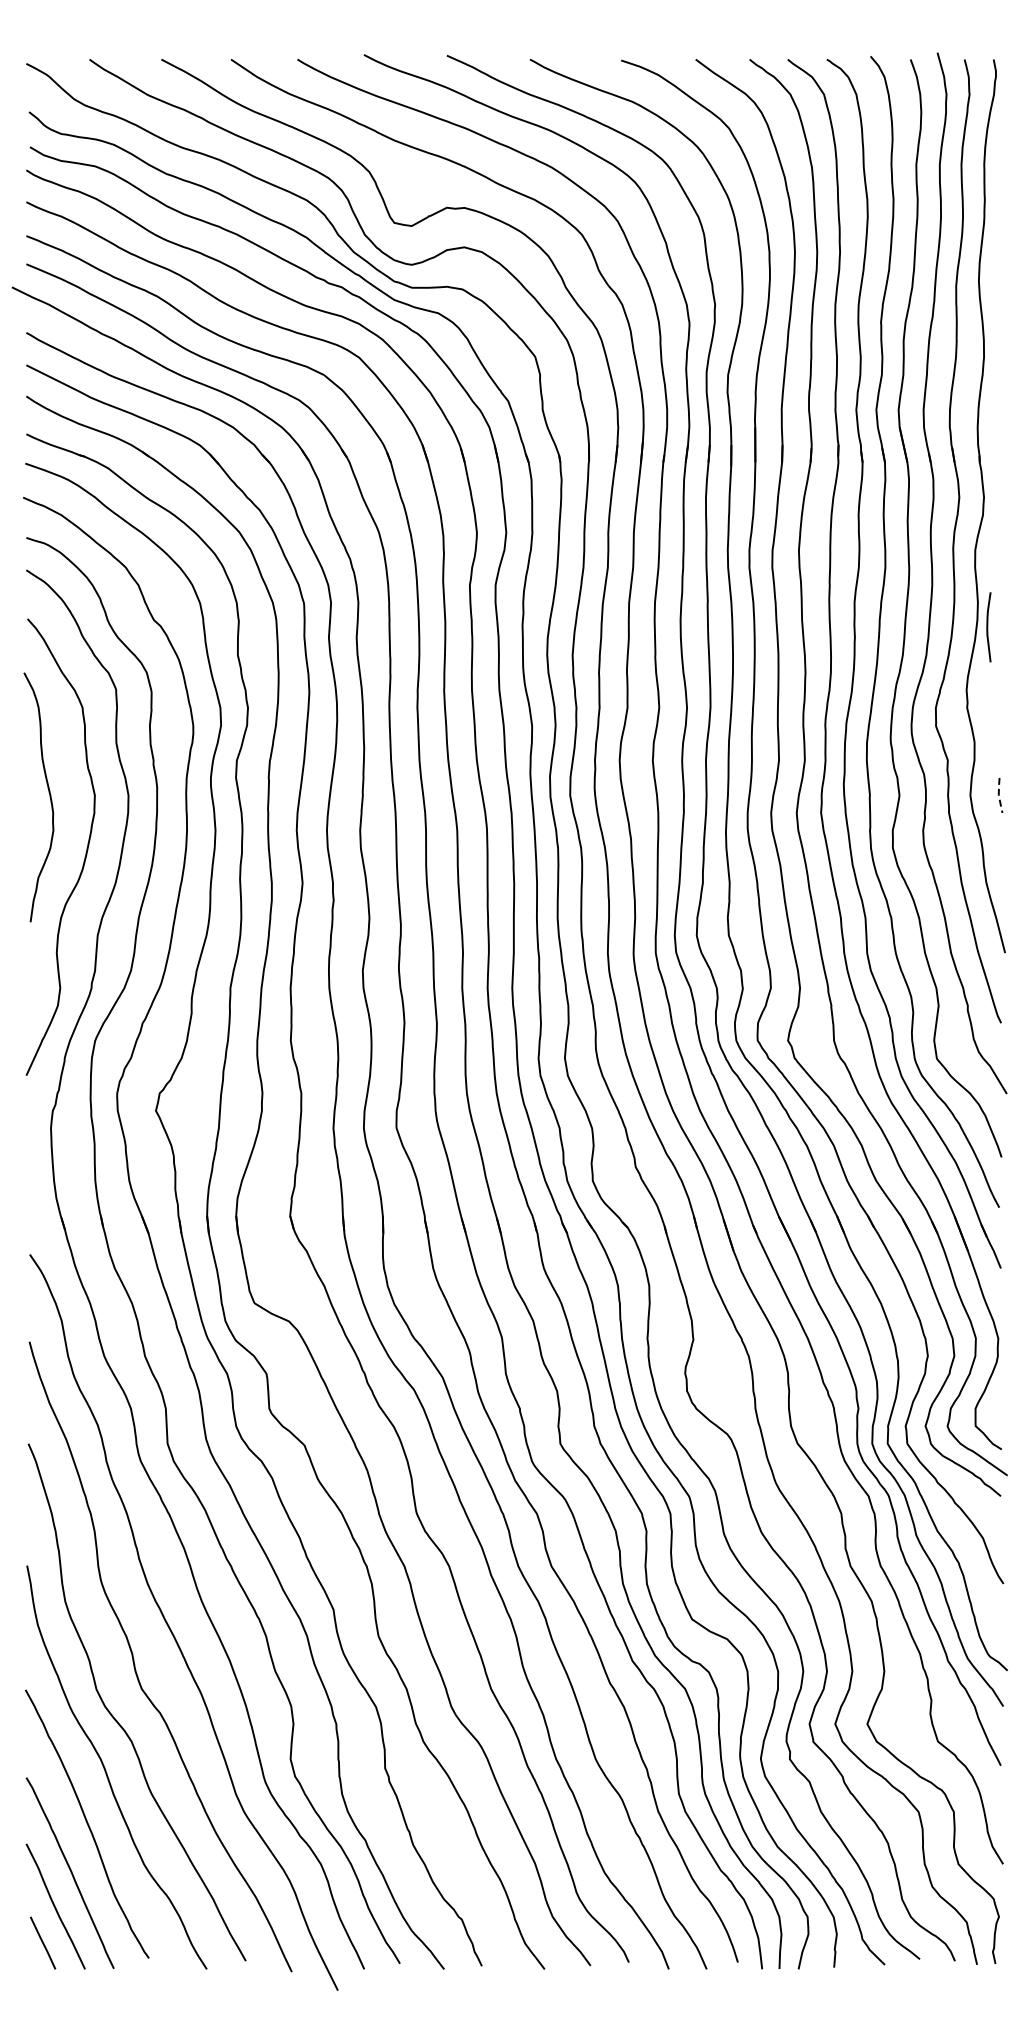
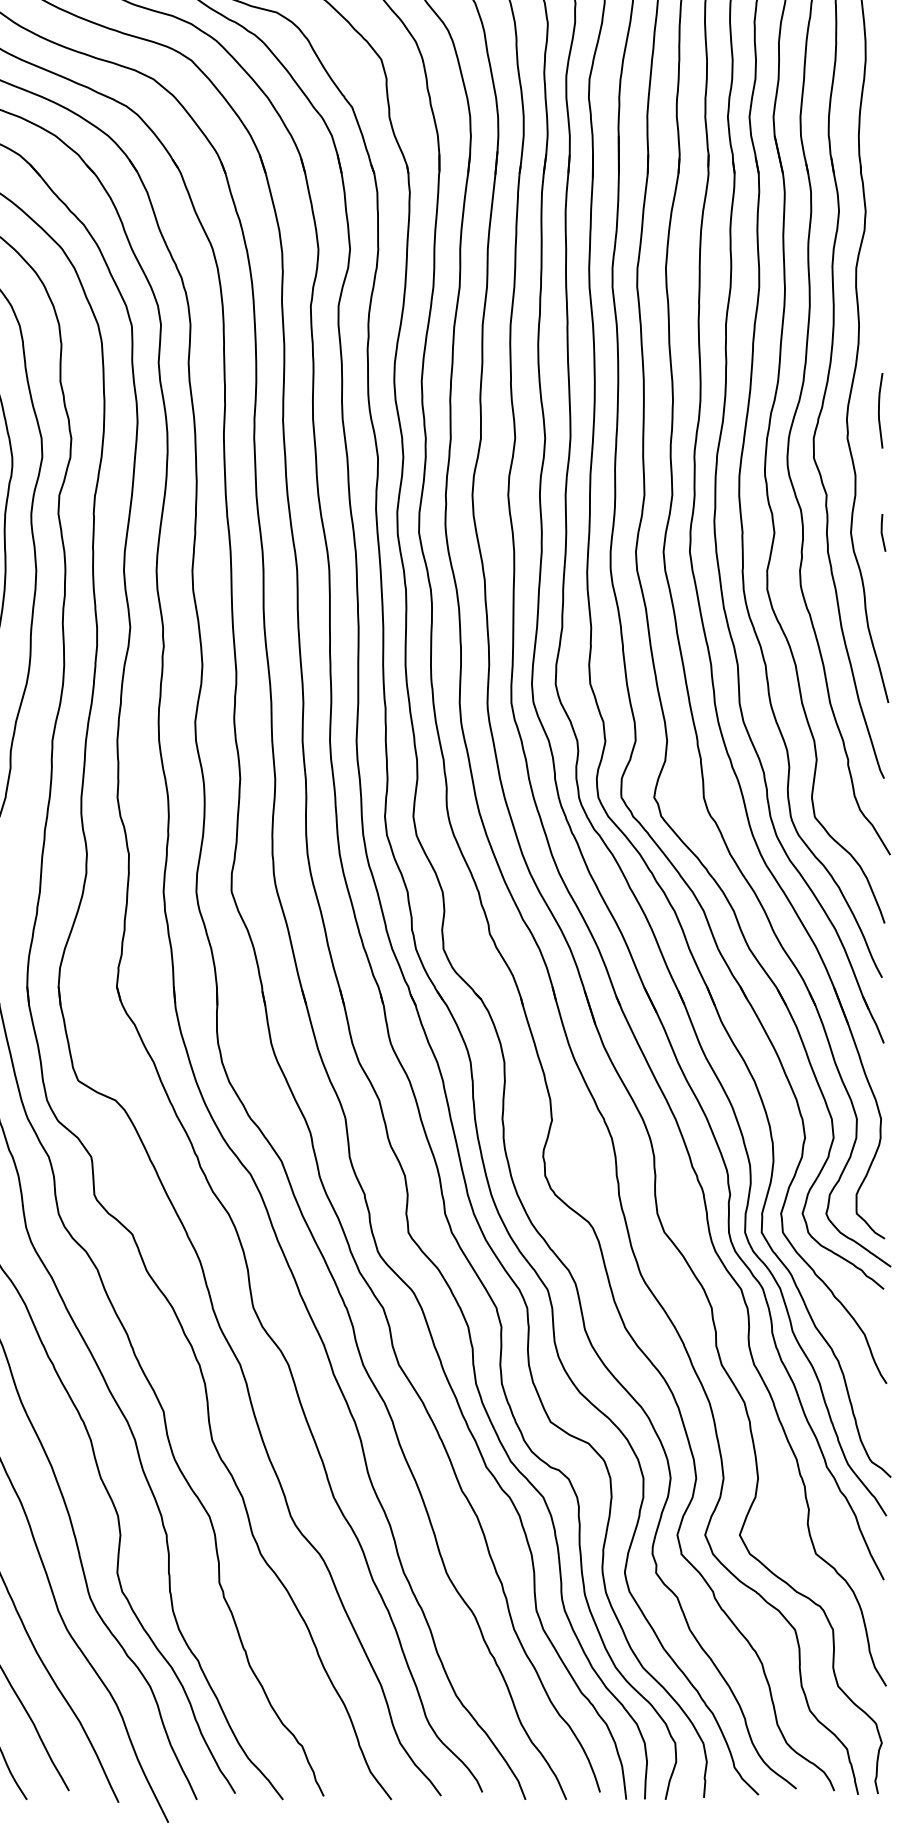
curve: (988, 627) -> (880, 411), moved
line: (998, 795) -> (881, 532), dashed -> solid

